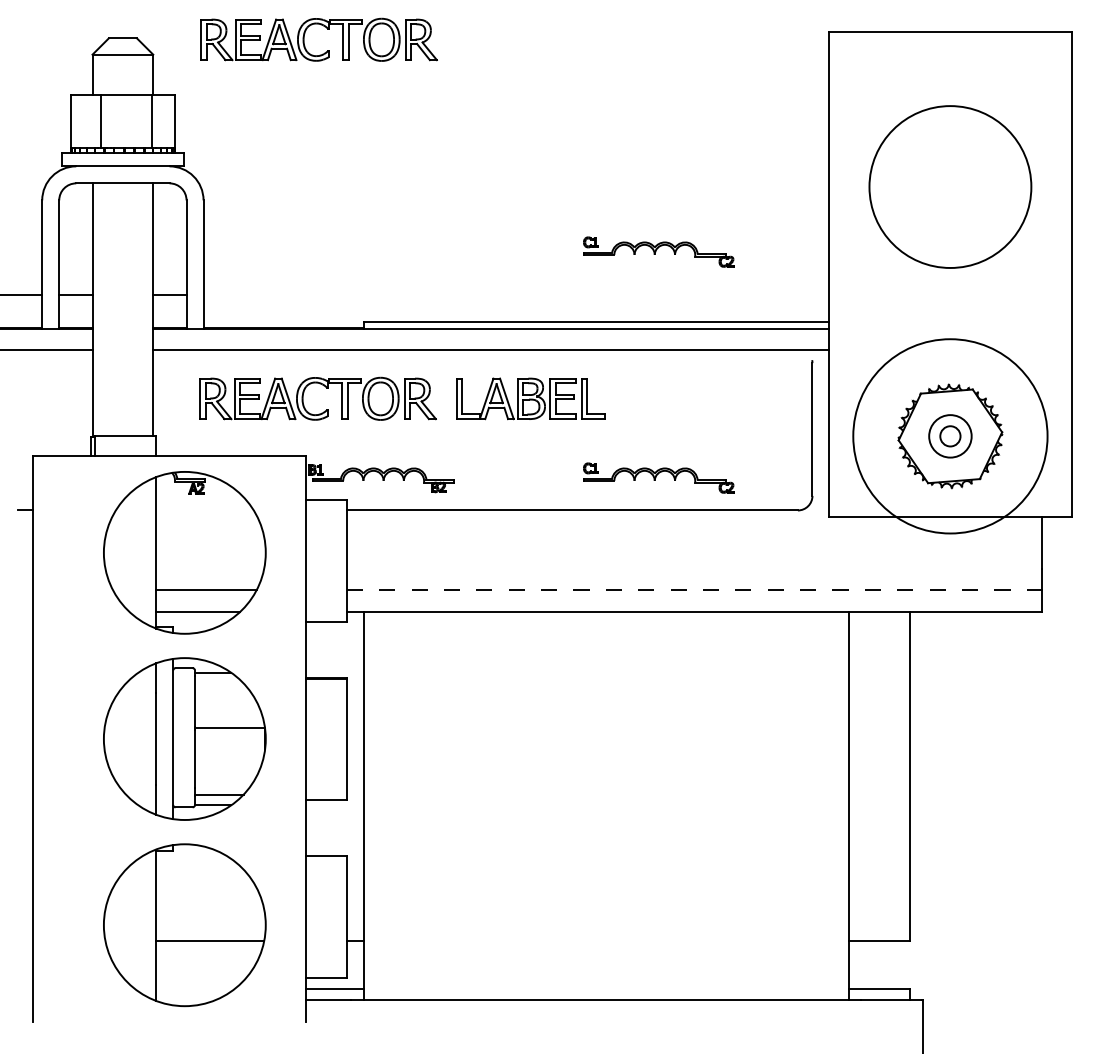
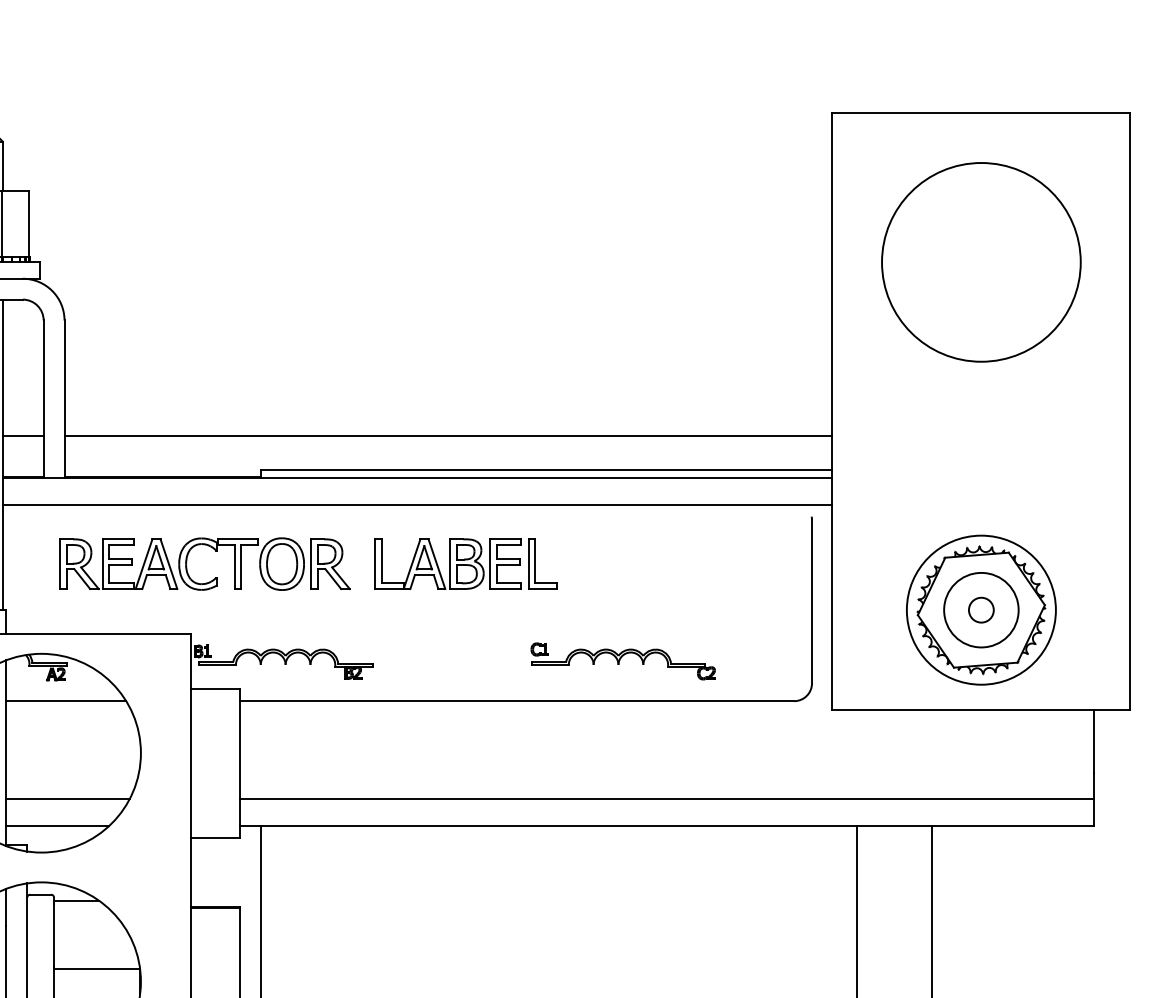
part: (327, 29) -> (216, 110), removed
circle: (950, 186) -> (981, 261), moved
part: (658, 251) -> (623, 383), removed
line: (516, 294) -> (448, 436), added
circle: (950, 436) -> (981, 610), size x0.62
circle: (950, 436) -> (981, 610), size x1.43
line: (204, 510) -> (65, 701), added
line: (694, 590) -> (667, 799), dashed -> solid

